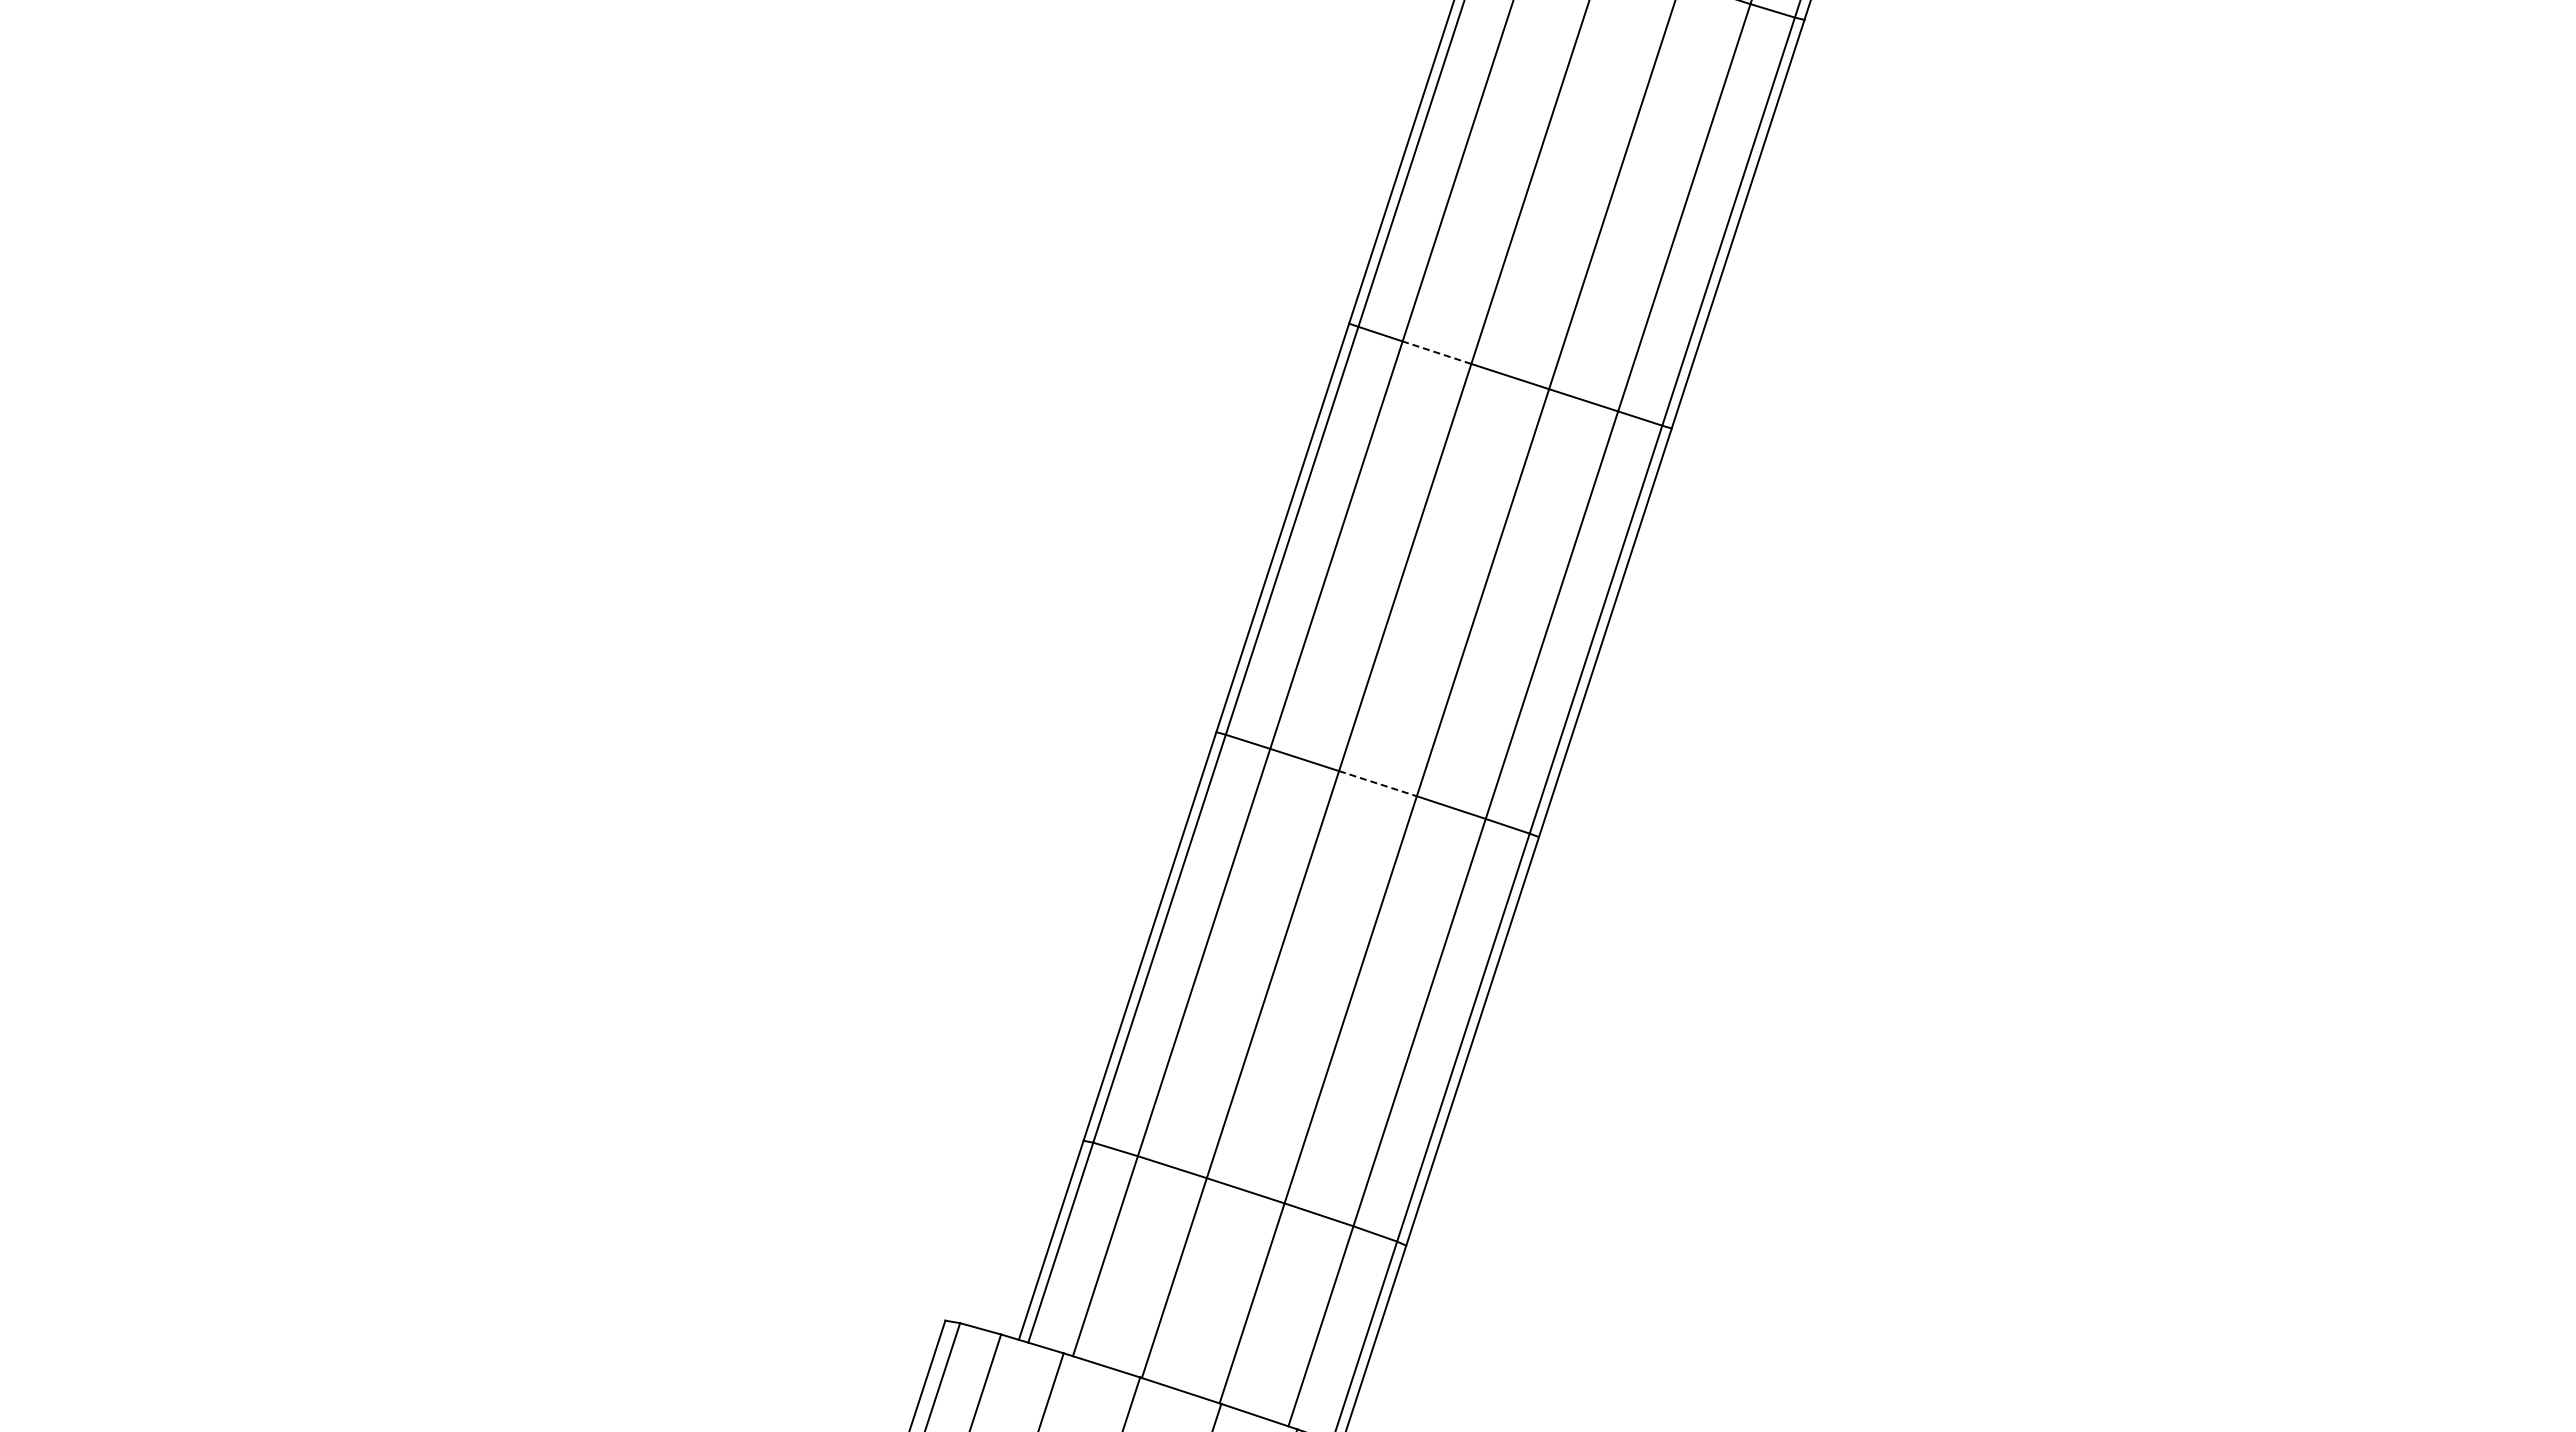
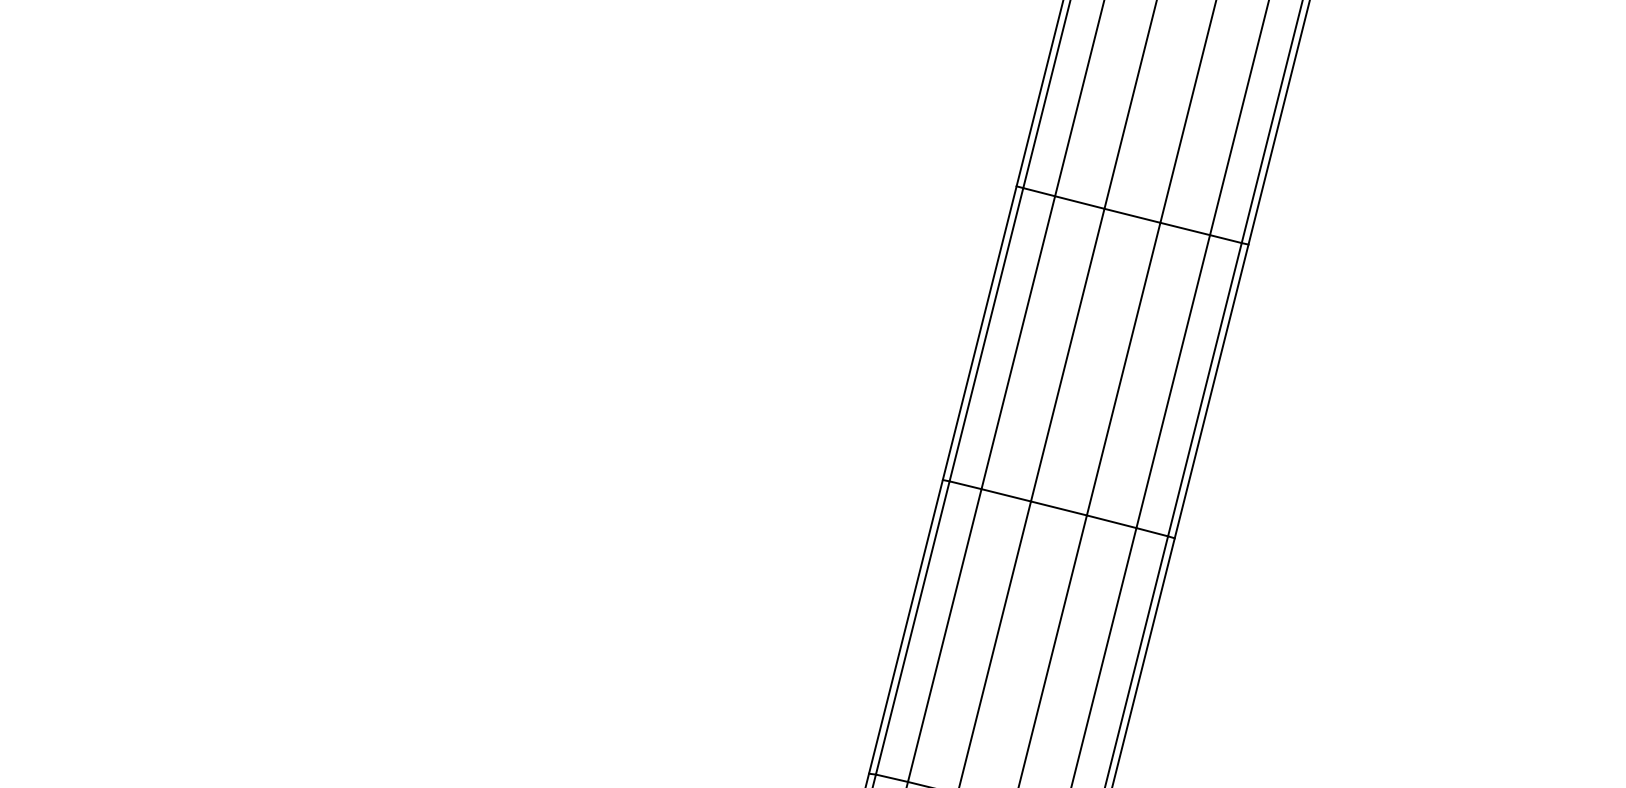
line: (1436, 352) -> (1079, 202), dashed -> solid
line: (1378, 783) -> (1059, 508), dashed -> solid

